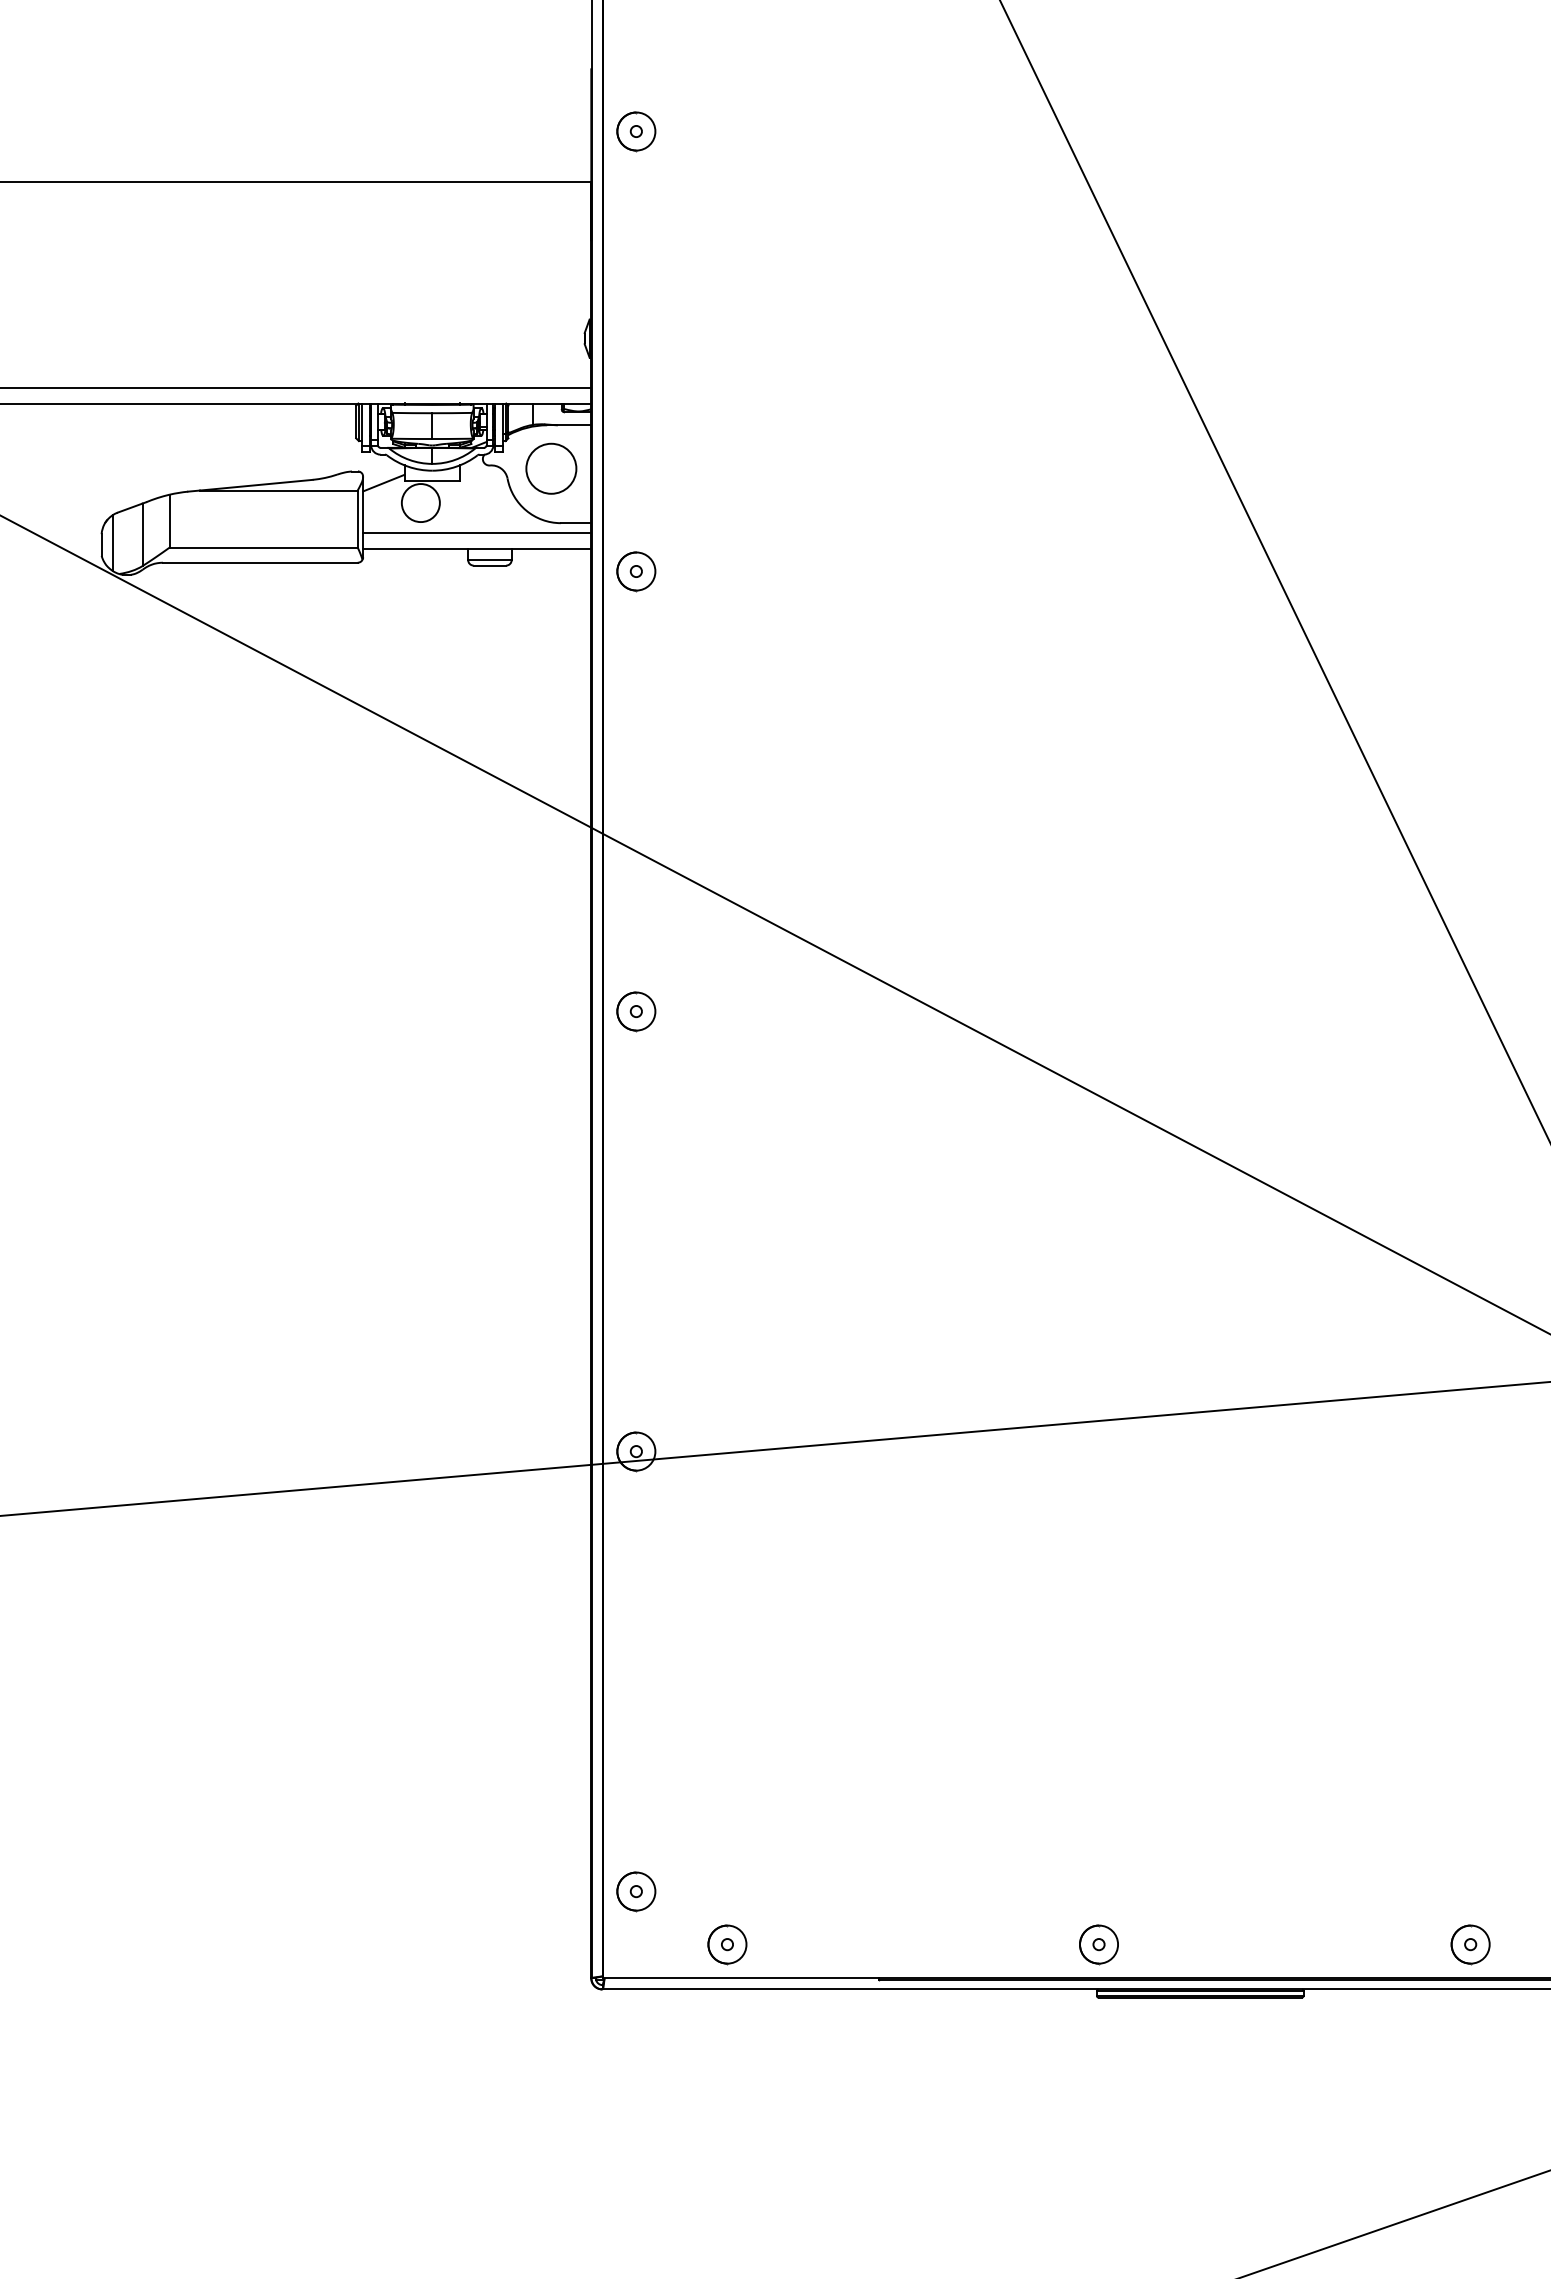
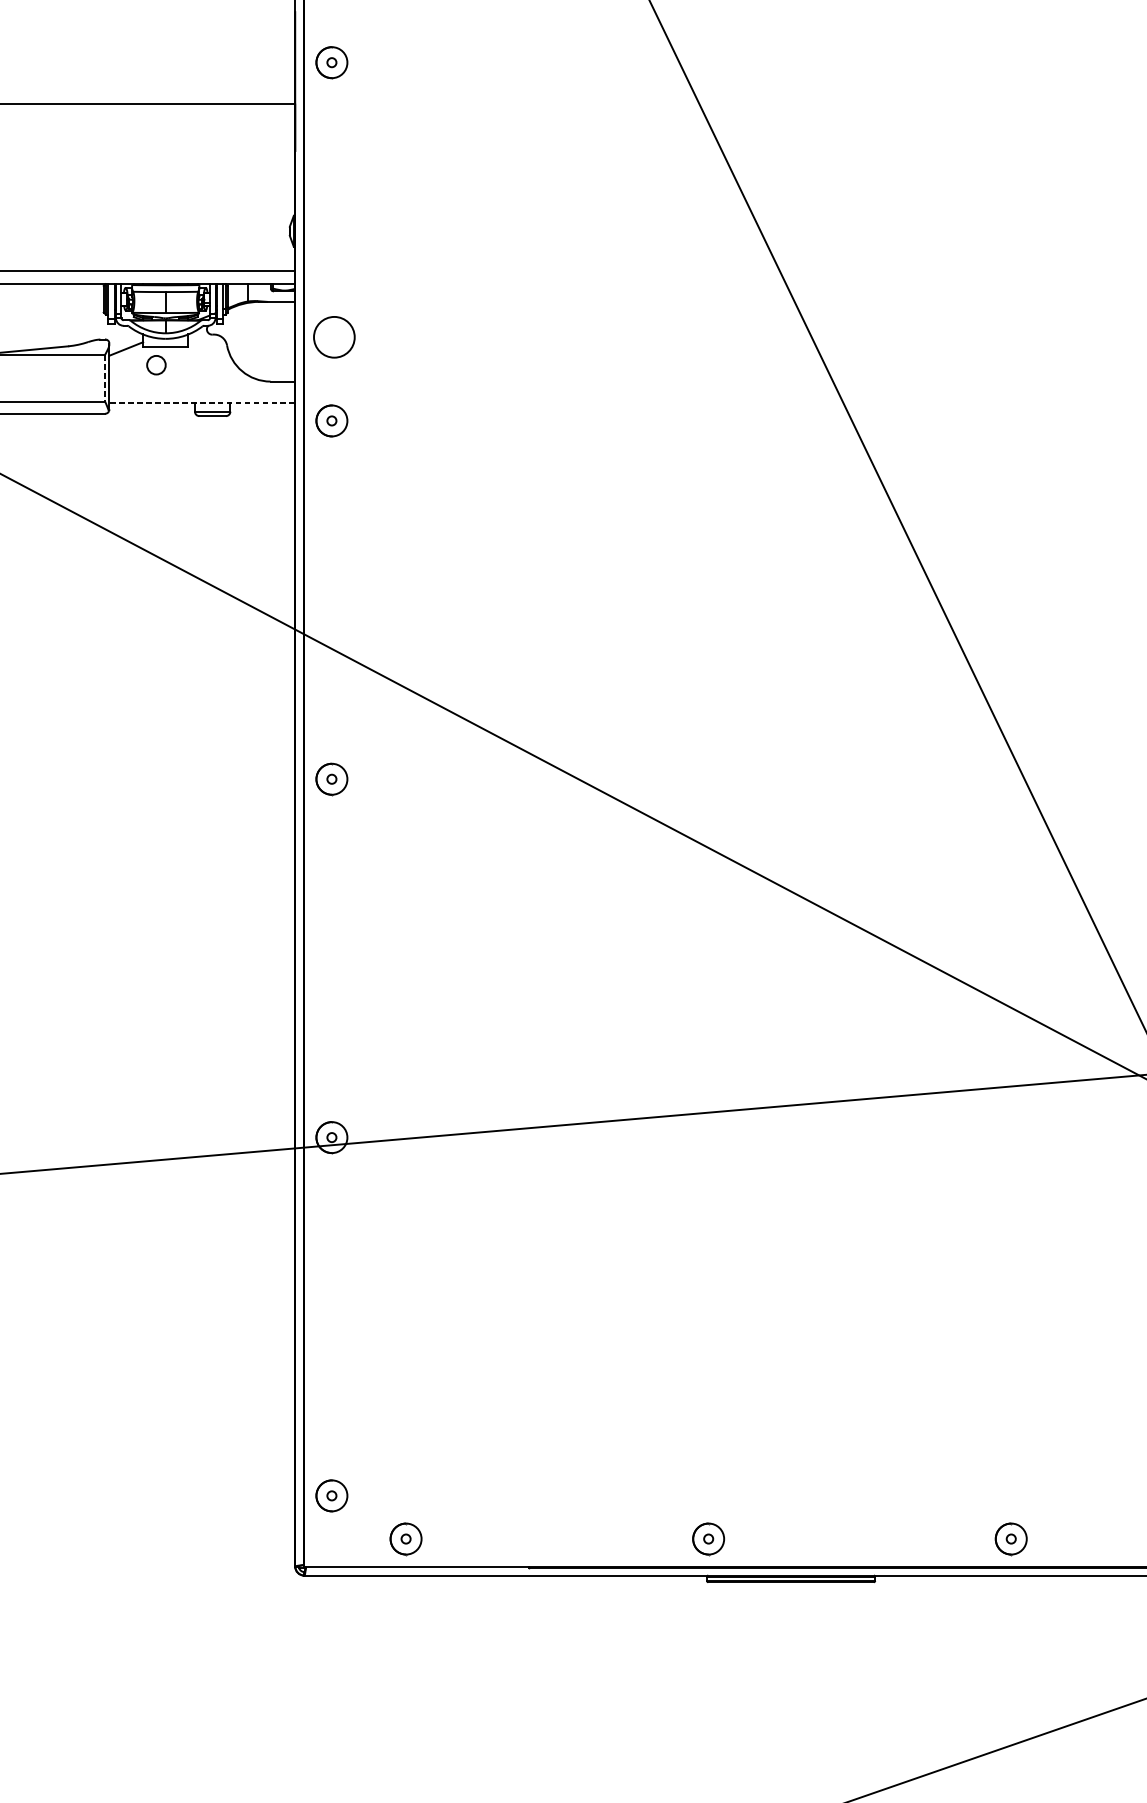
circle: (551, 468) -> (334, 337), moved
circle: (420, 503) -> (156, 365), size x0.6
line: (357, 519) -> (104, 378), solid -> dashed
line: (477, 532) -> (202, 389), removed
line: (476, 549) -> (201, 403), solid -> dashed

